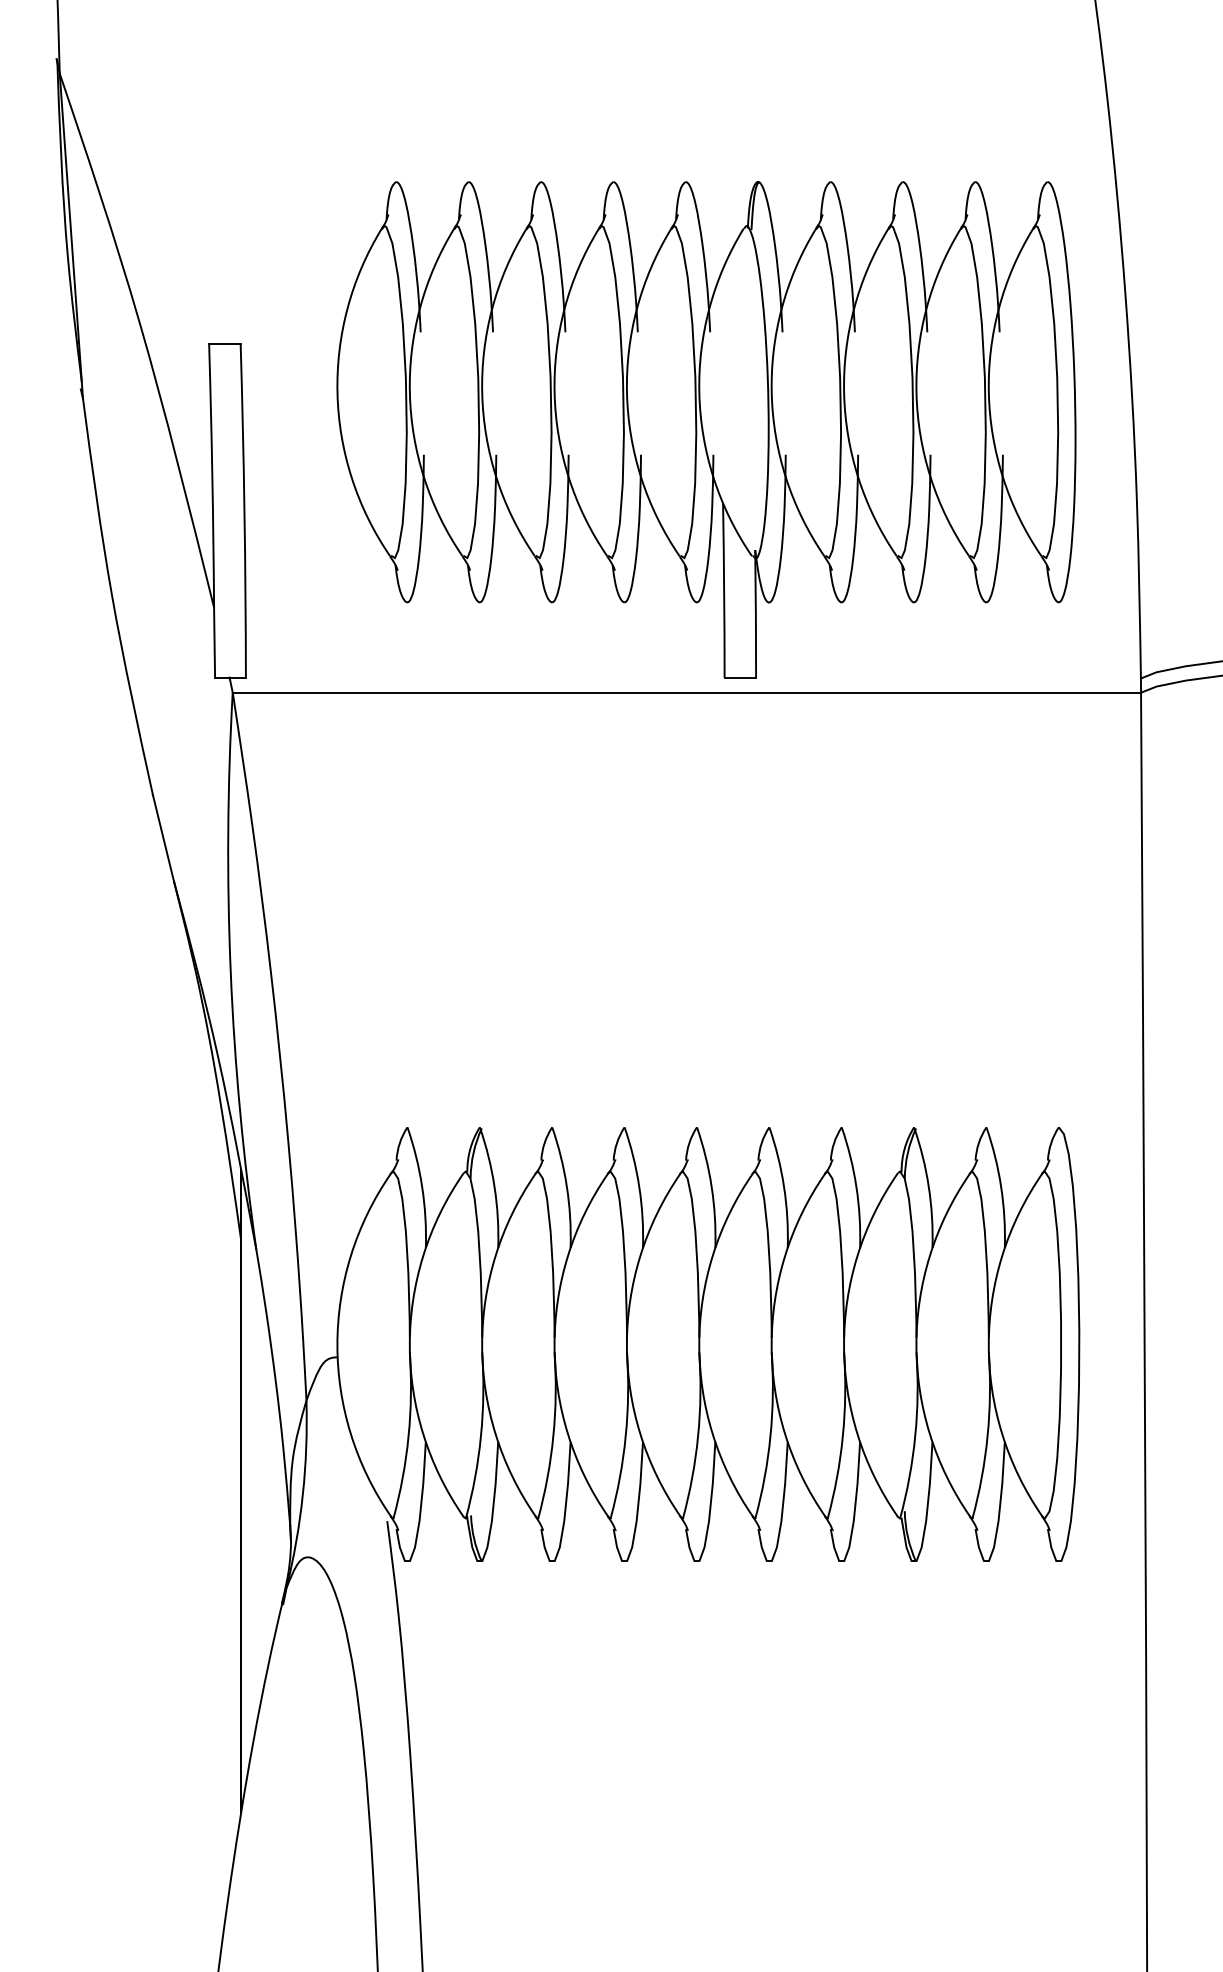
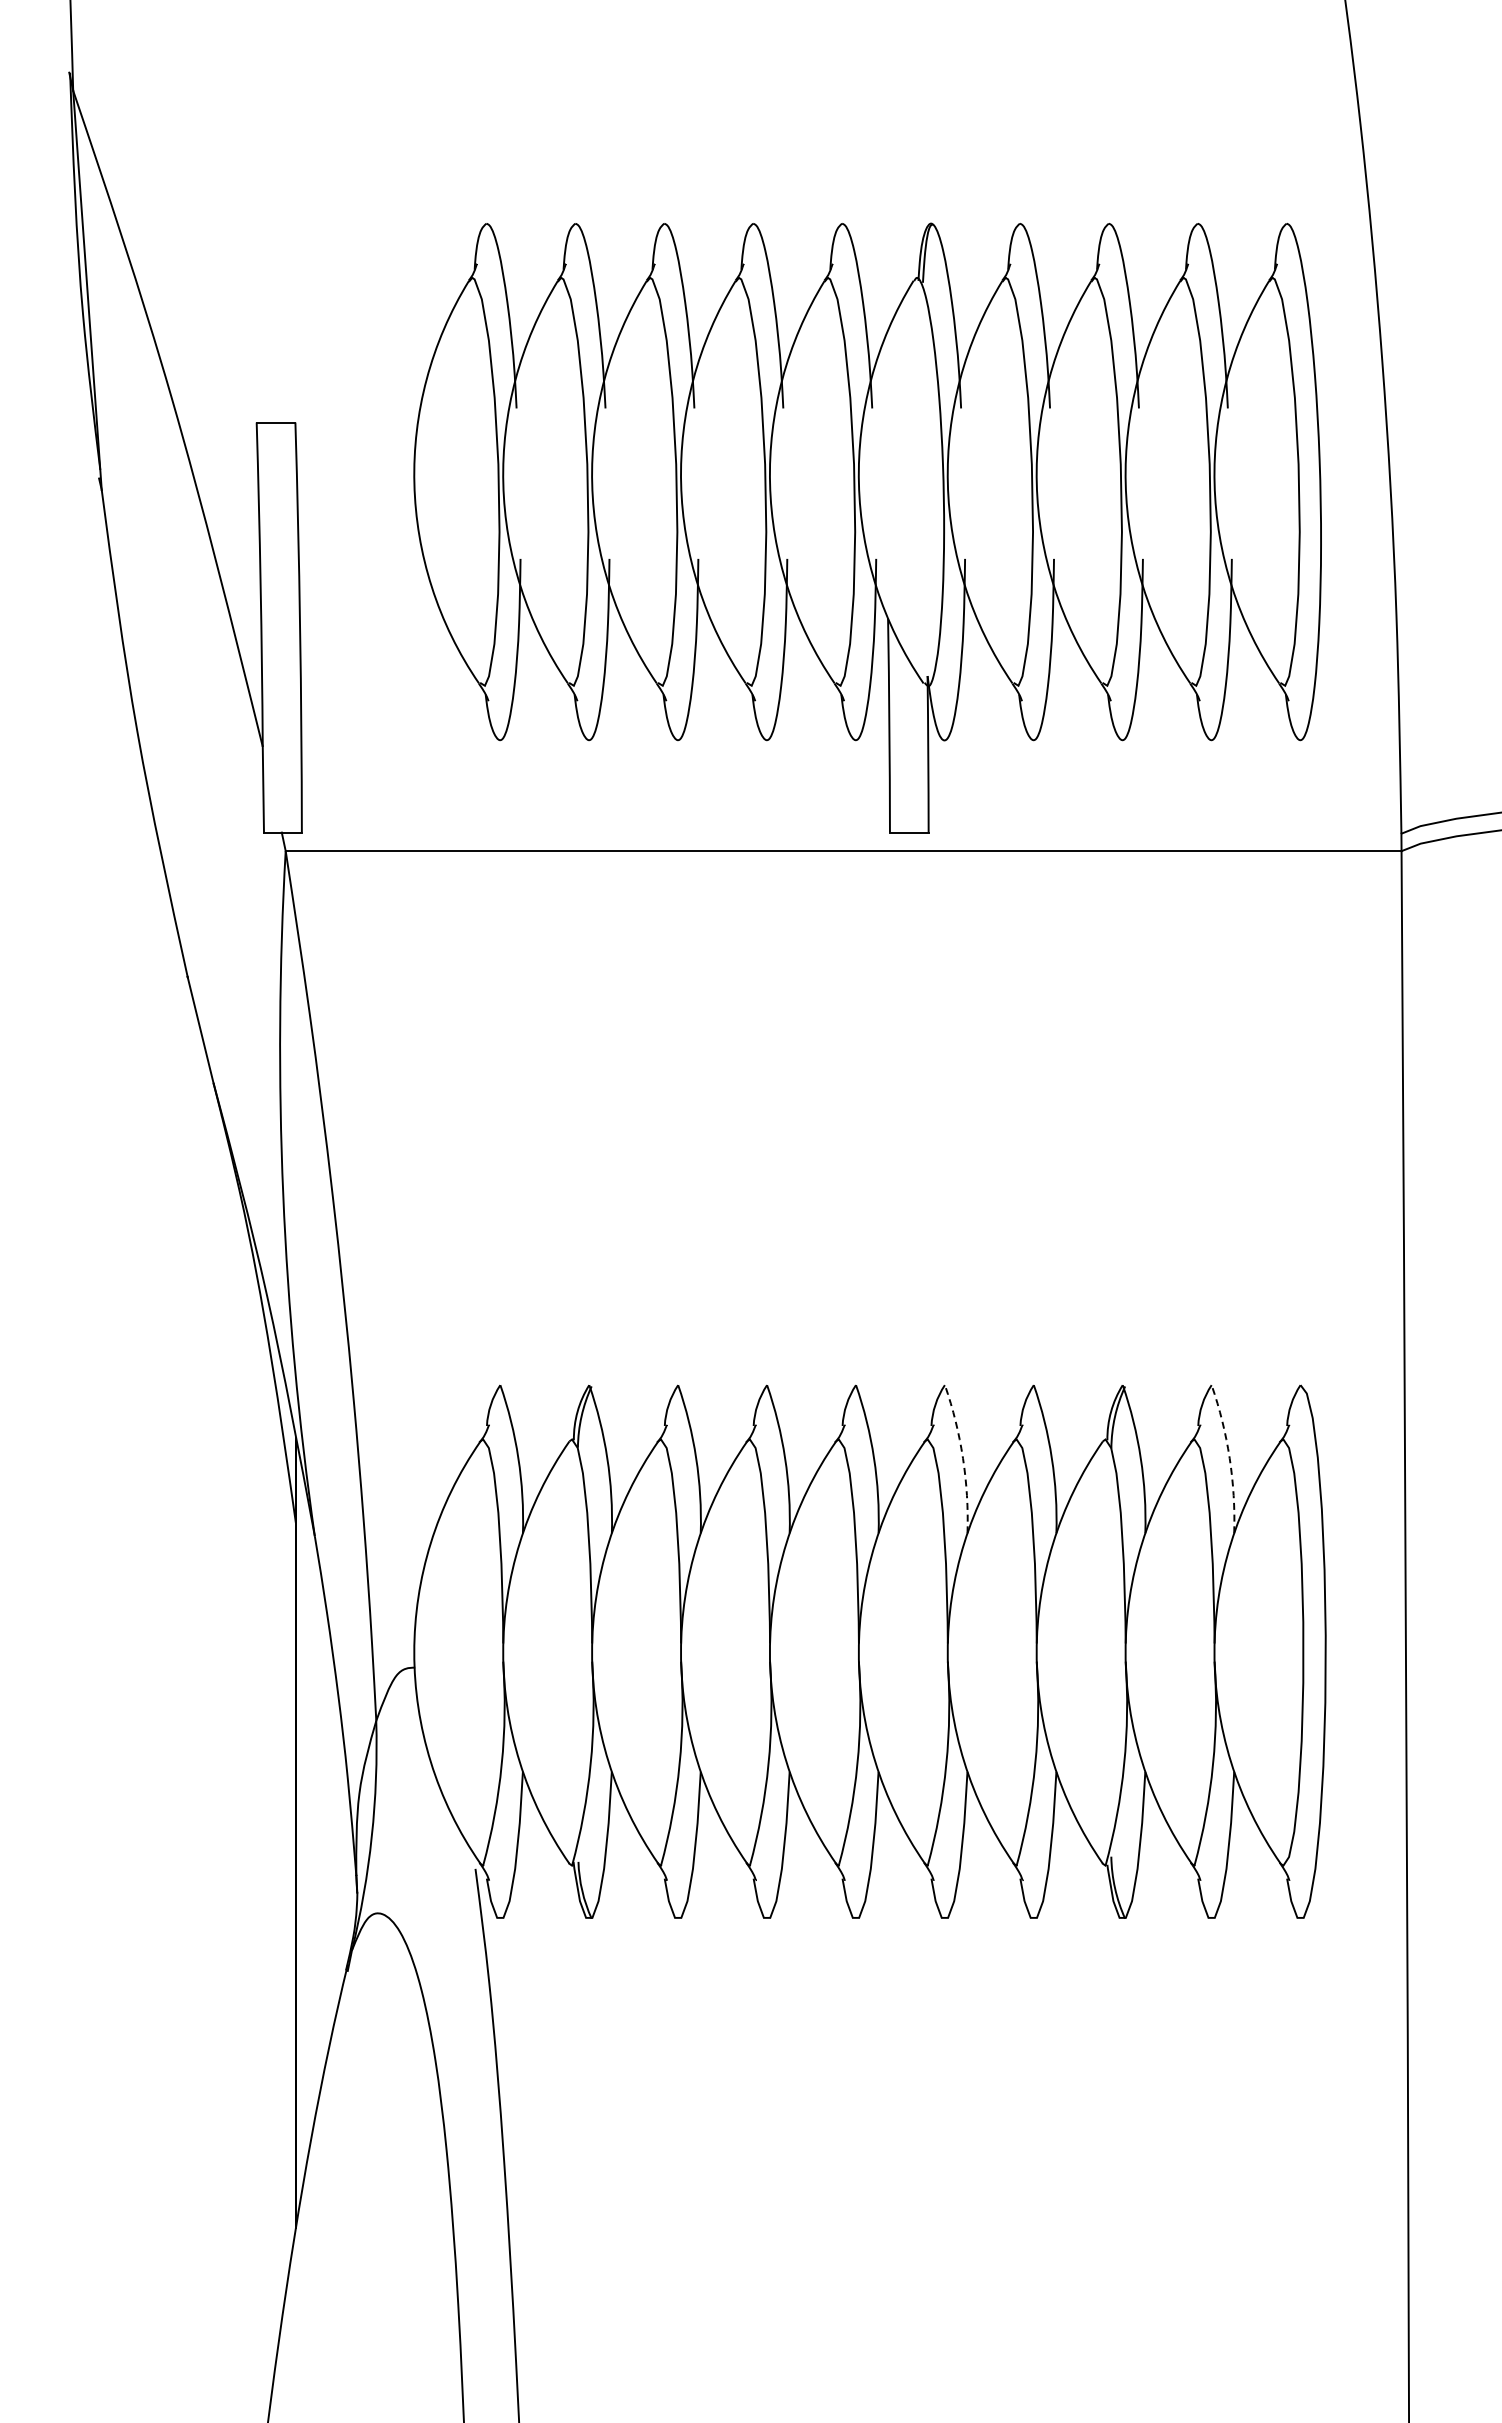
arc: (783, 1187) -> (962, 1458), solid -> dashed
arc: (1000, 1187) -> (1229, 1458), solid -> dashed

